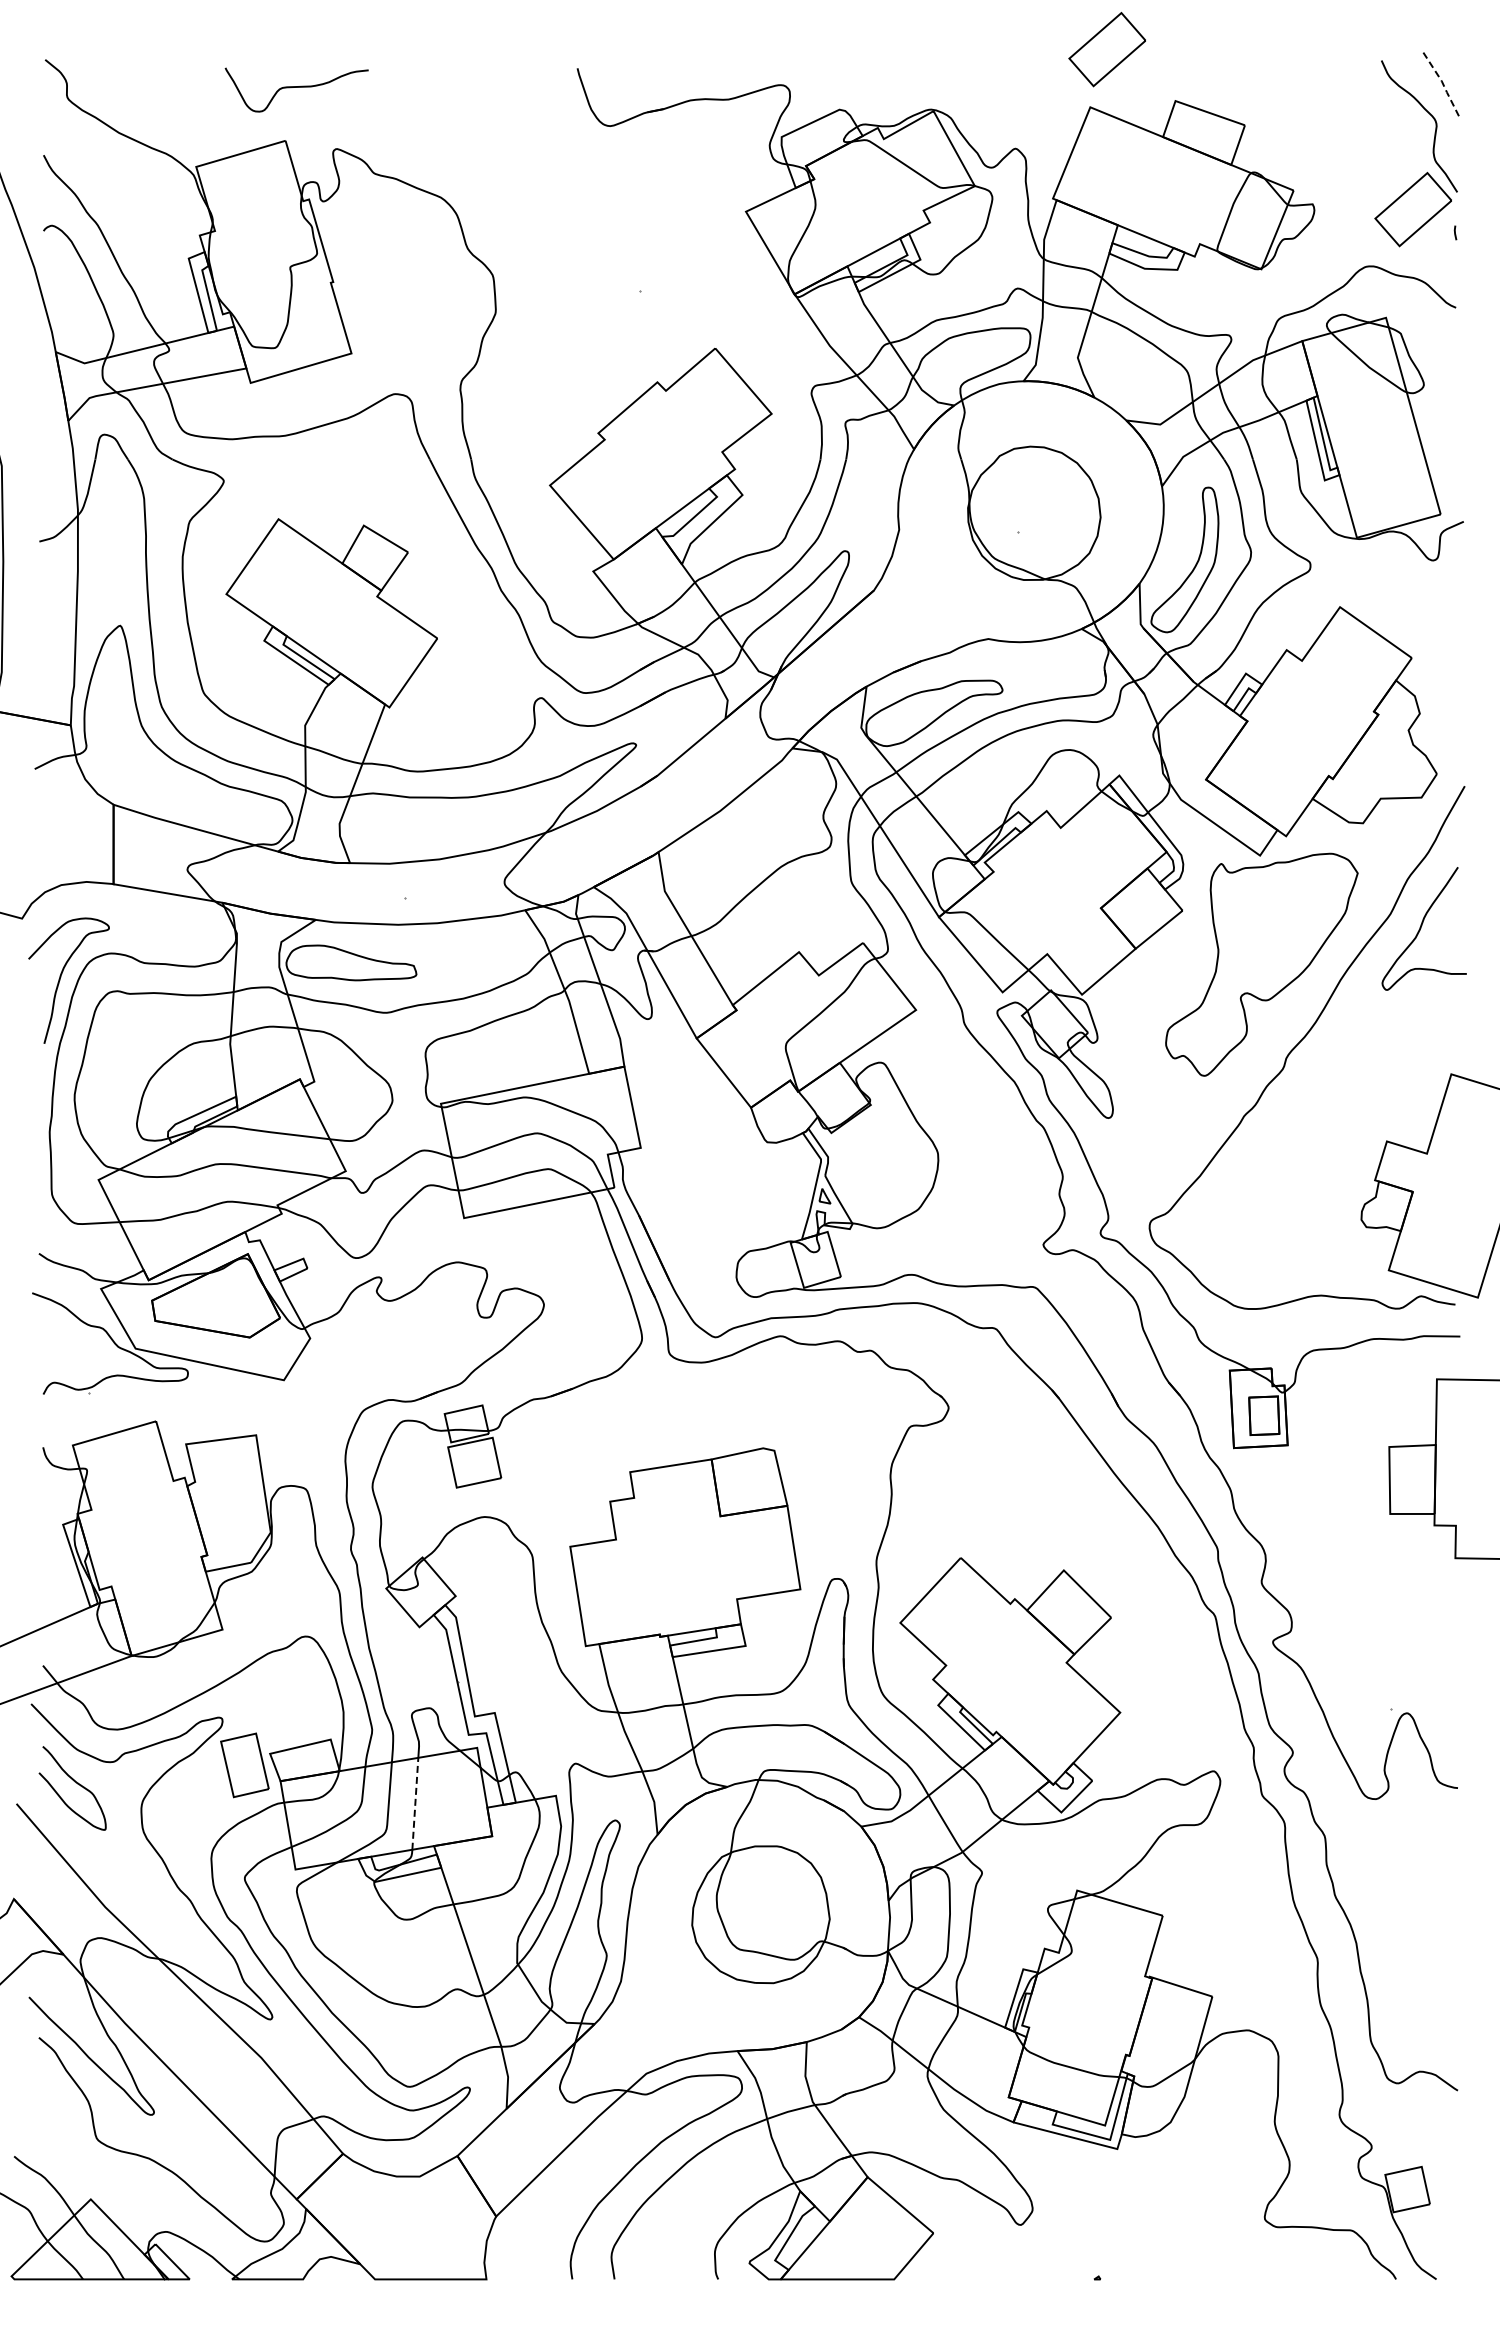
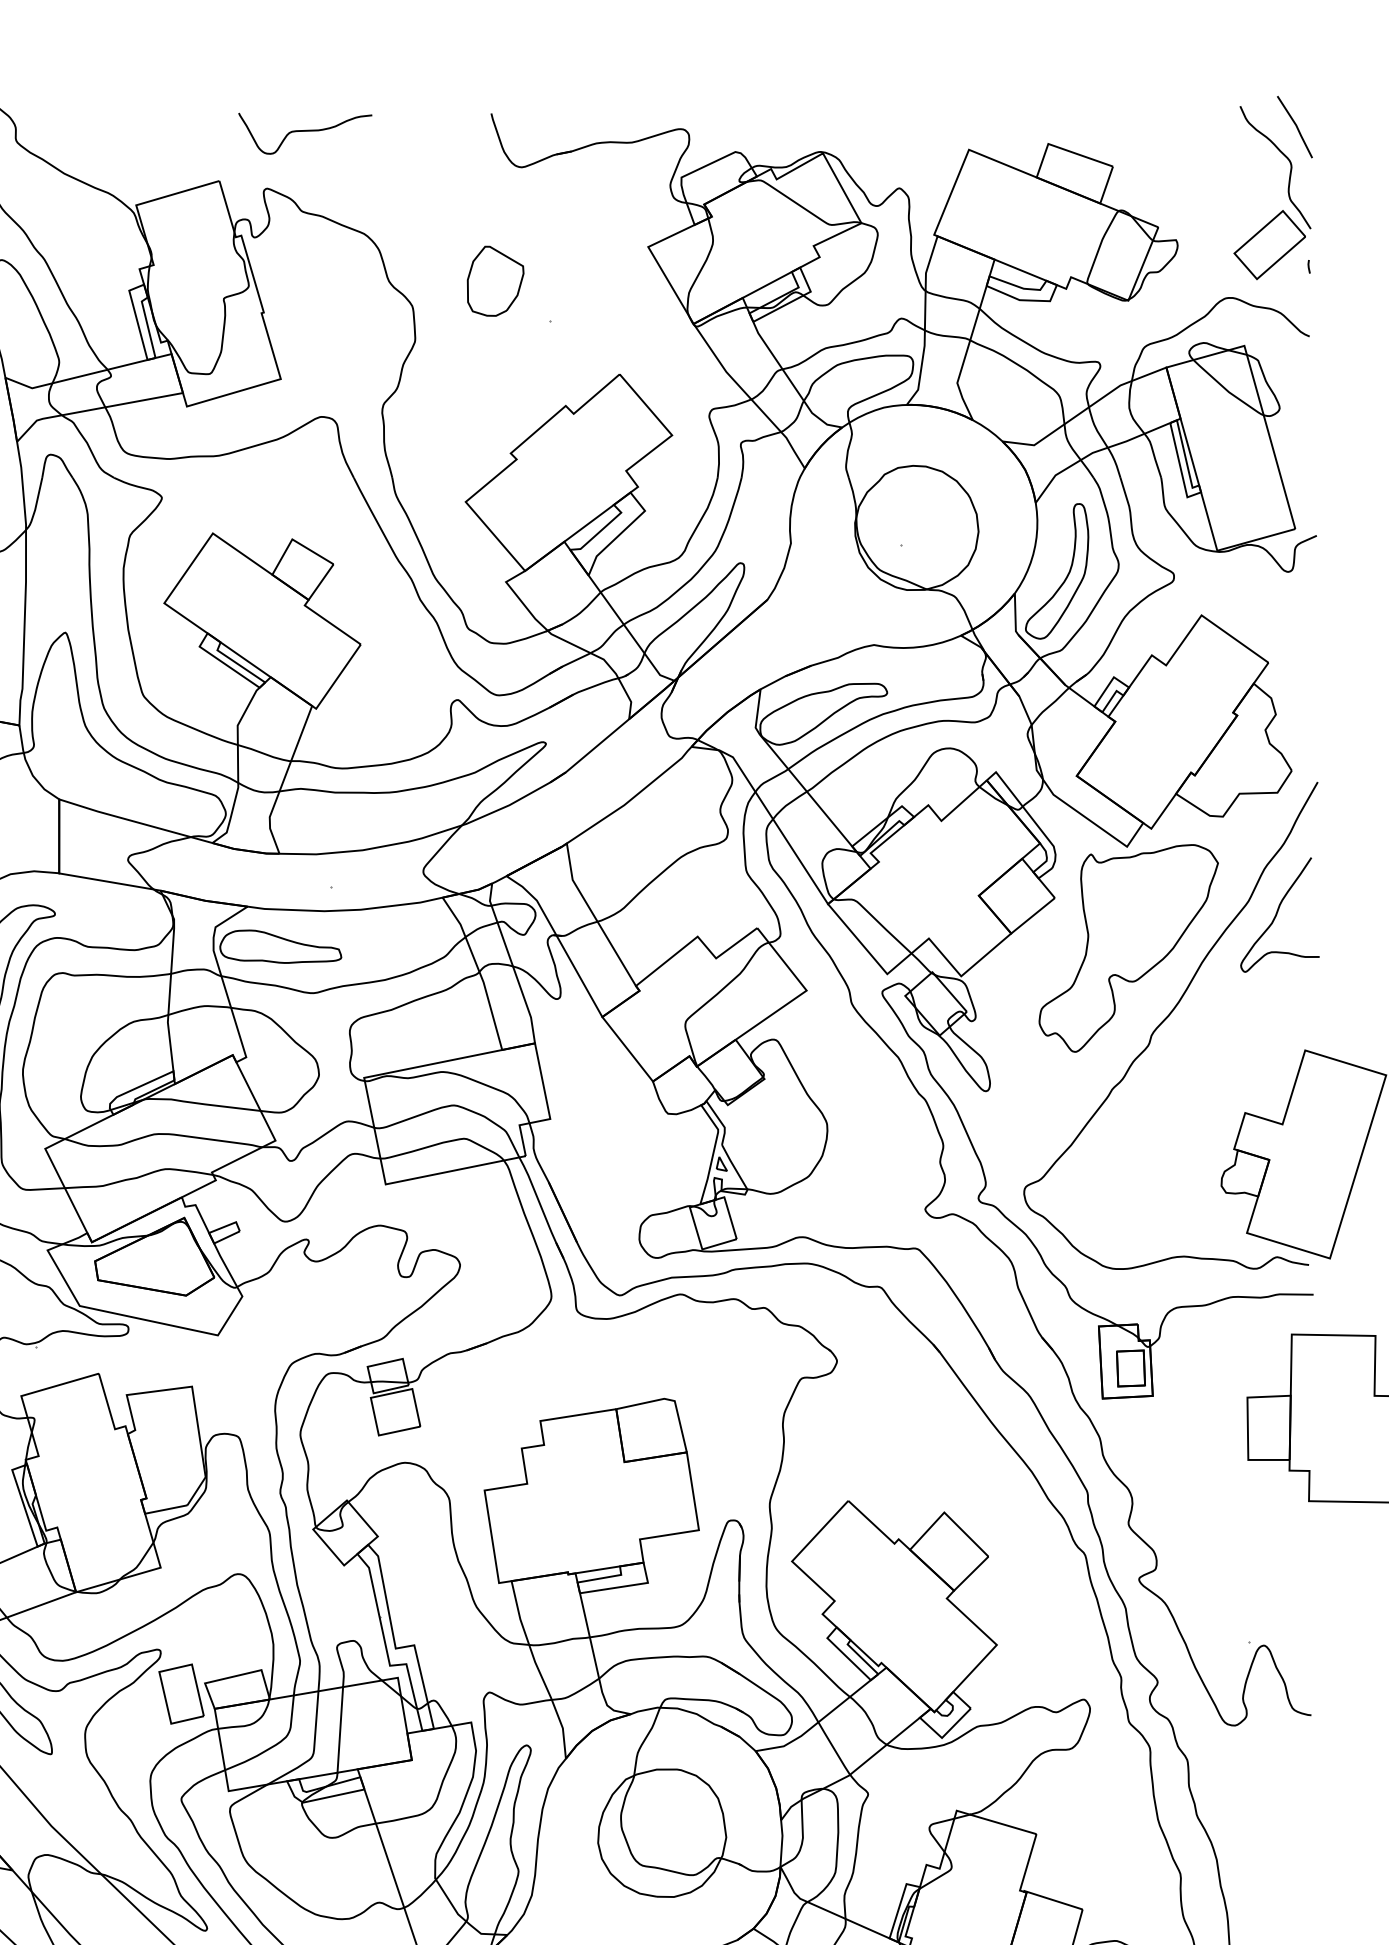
part: (1106, 49) -> (984, 95), removed
line: (1442, 81) -> (1296, 125), dashed -> solid
curve: (296, 87) -> (305, 131), moved
part: (581, 248) -> (495, 281), added
line: (415, 1803) -> (340, 1729), dashed -> solid

